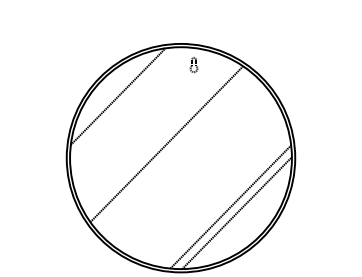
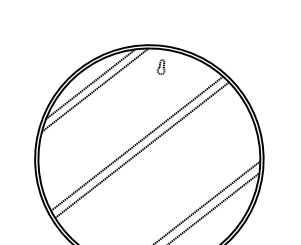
part: (193, 65) -> (161, 67), moved
line: (112, 90) -> (90, 83), added
line: (172, 149) -> (142, 149), added

